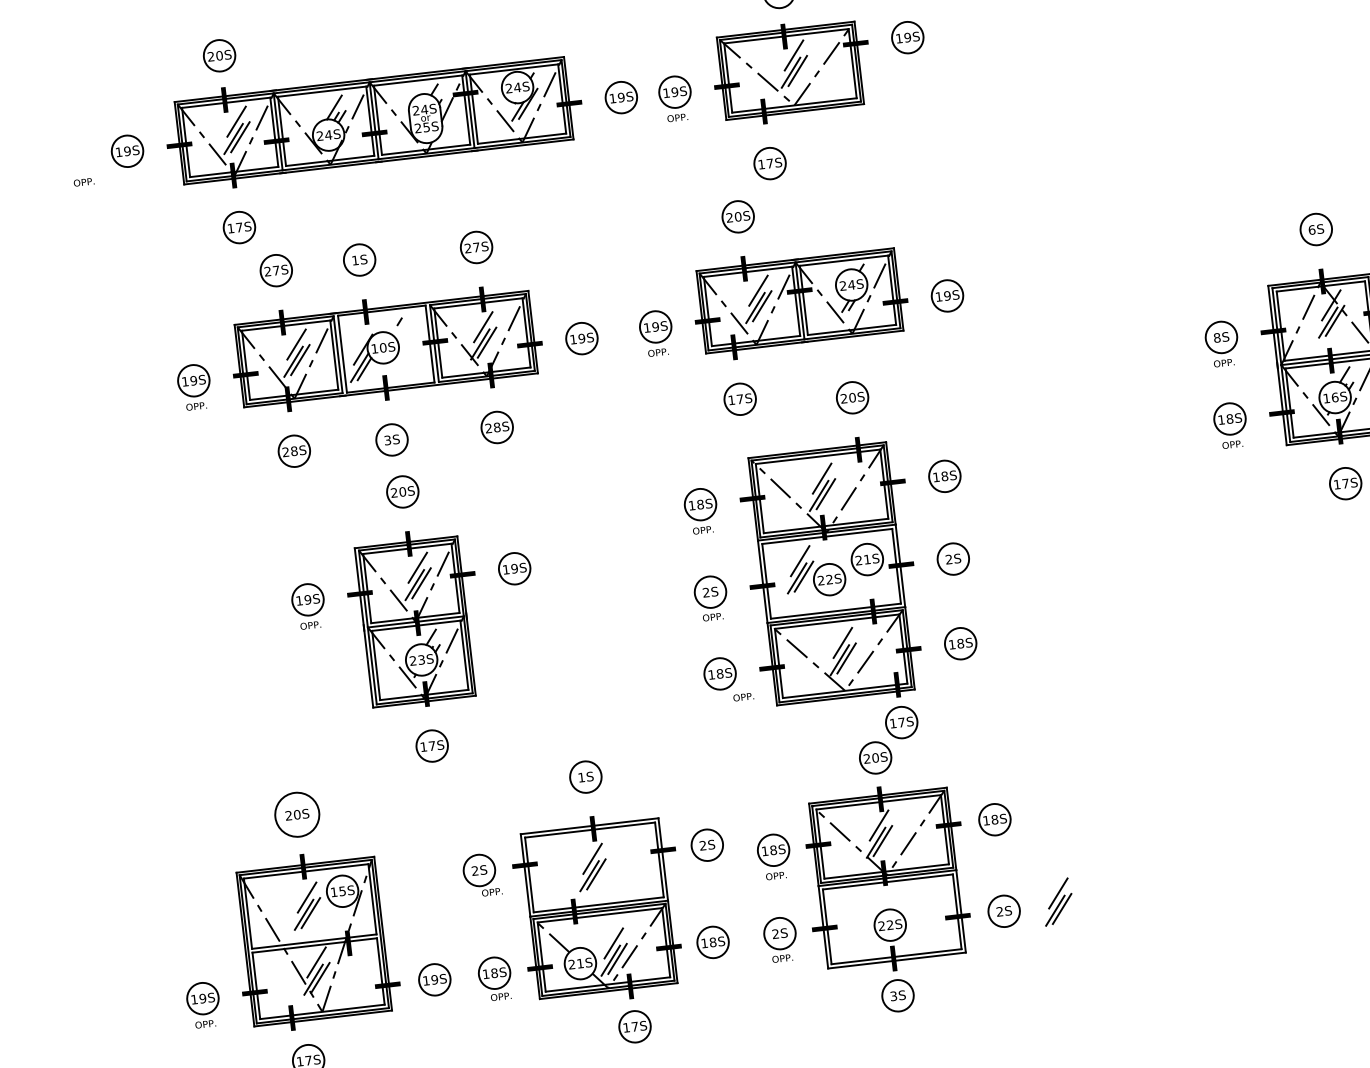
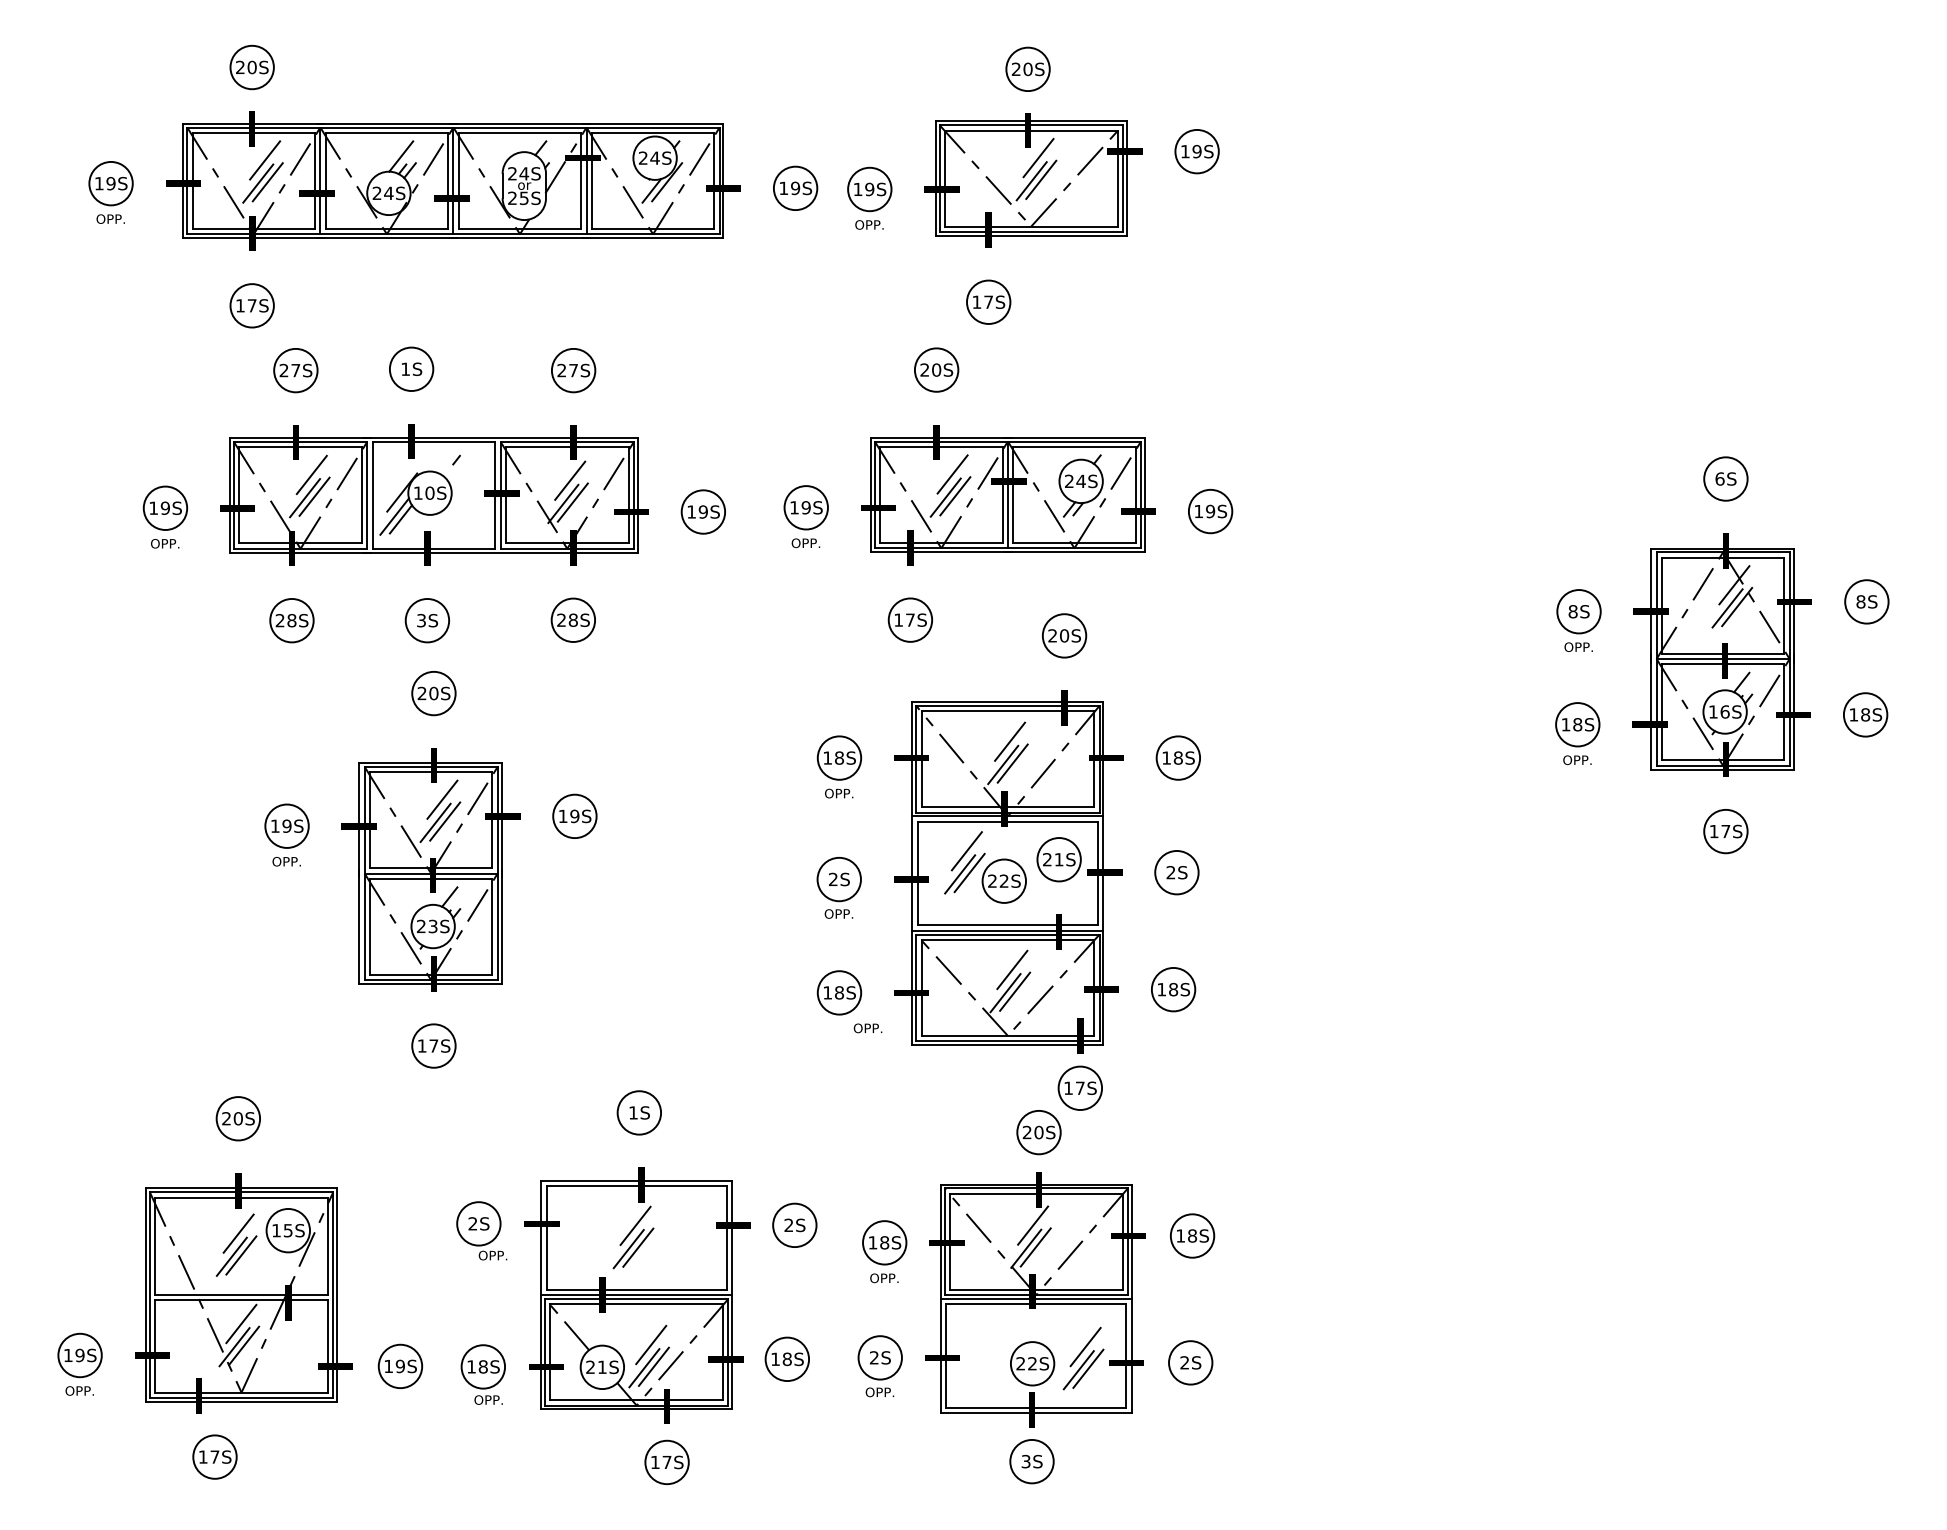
text: (83, 181) -> (110, 218), moved
circle: (297, 814) -> (238, 1118), size x0.71
part: (1057, 901) -> (1083, 1358), moved

